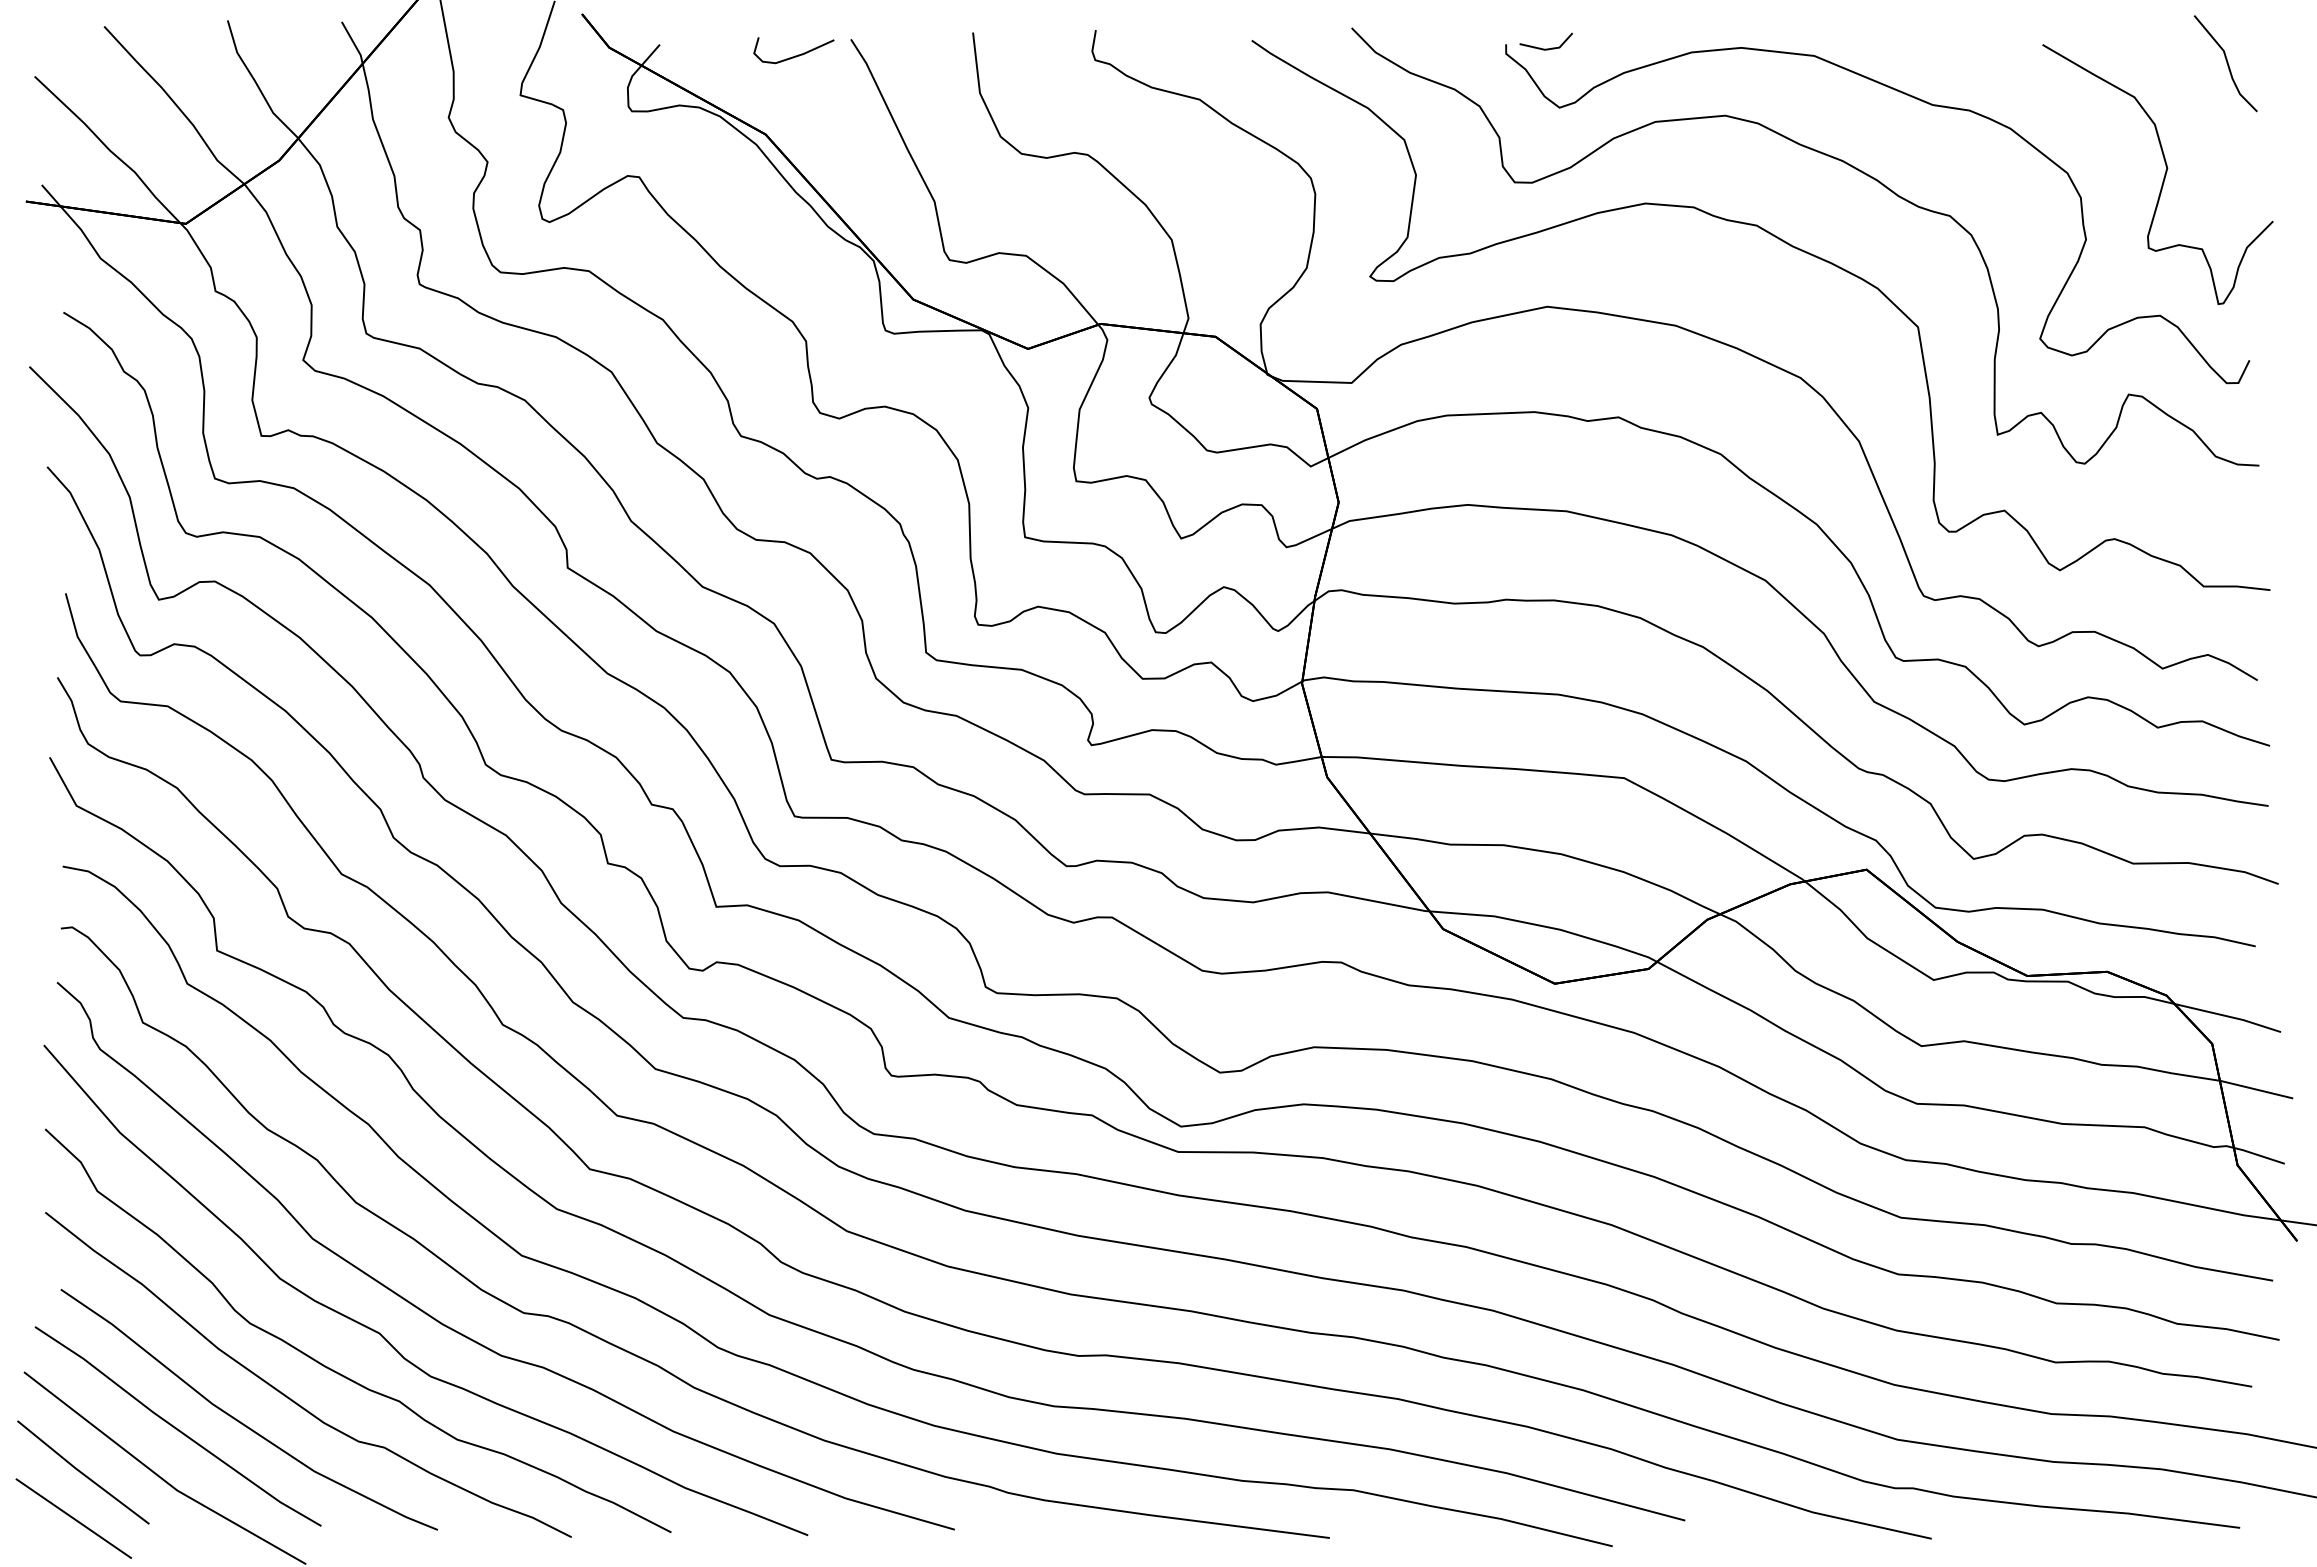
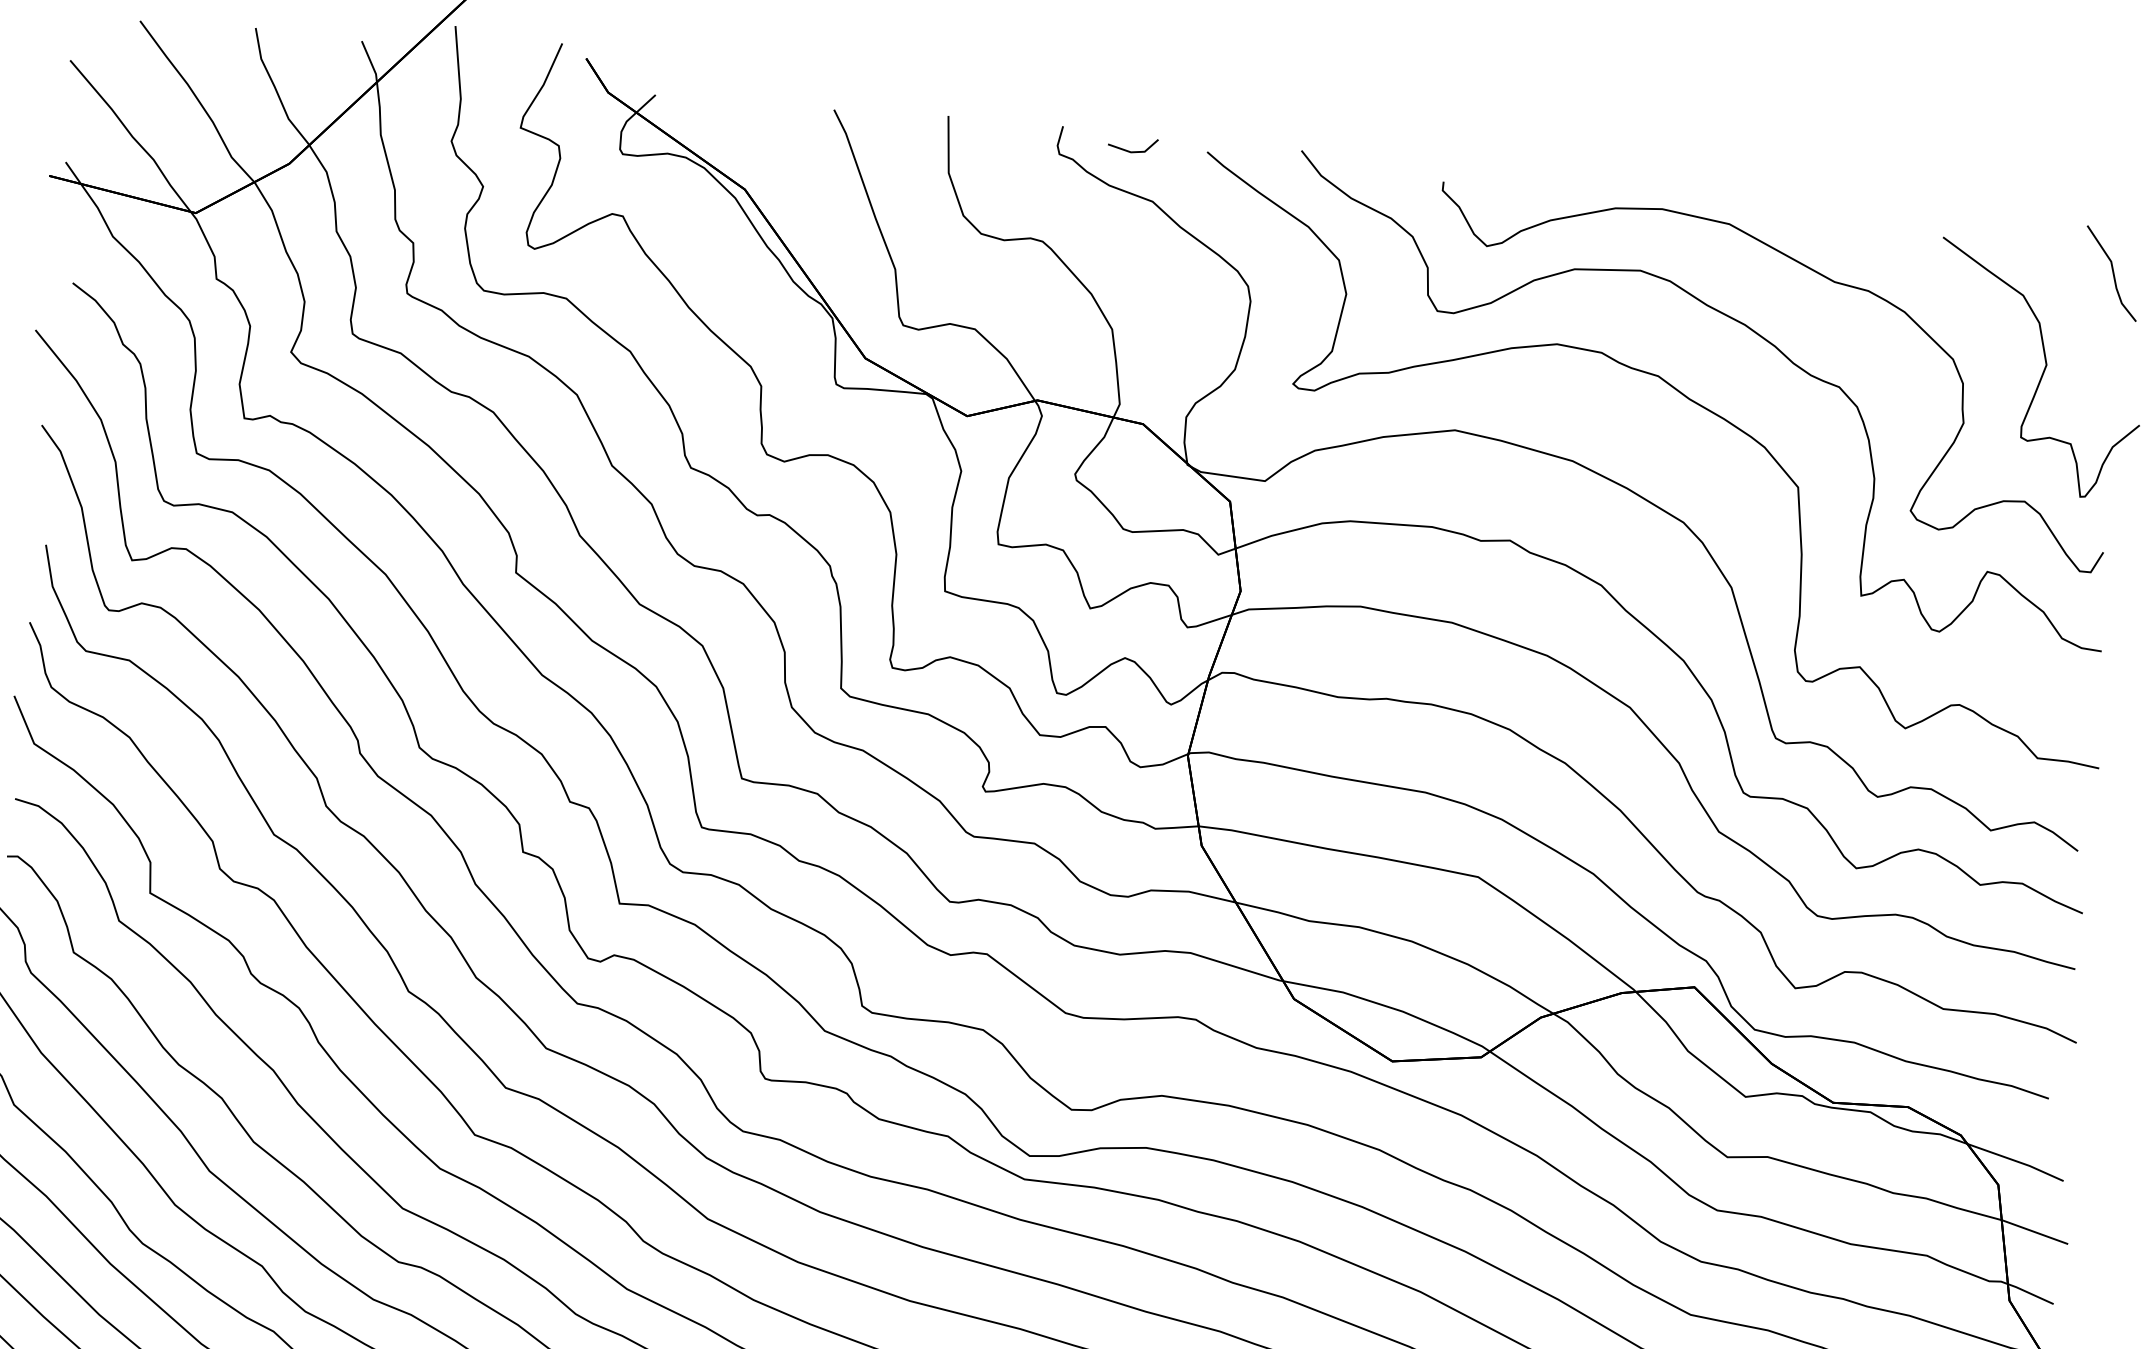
line: (1545, 48) -> (1131, 151), moved
curve: (795, 55) -> (780, 119), removed

